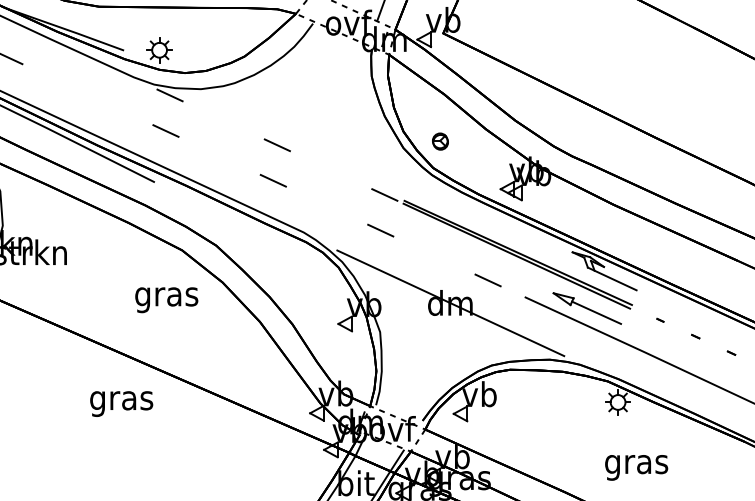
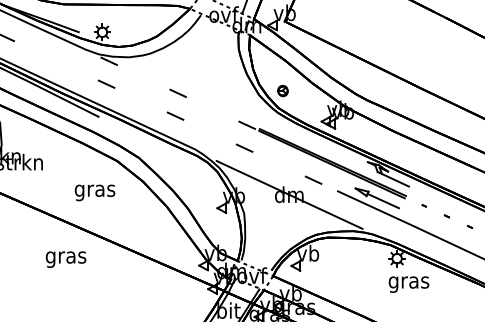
text: (165, 299) -> (94, 192), moved
text: (120, 403) -> (65, 259), moved
text: (635, 467) -> (408, 284), moved

